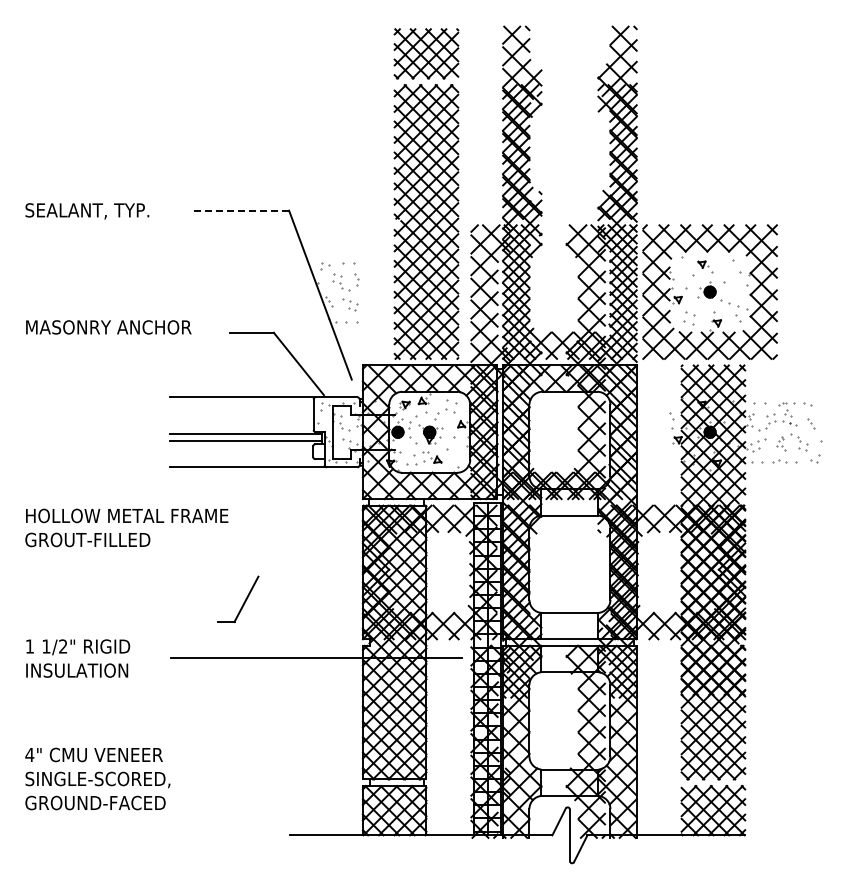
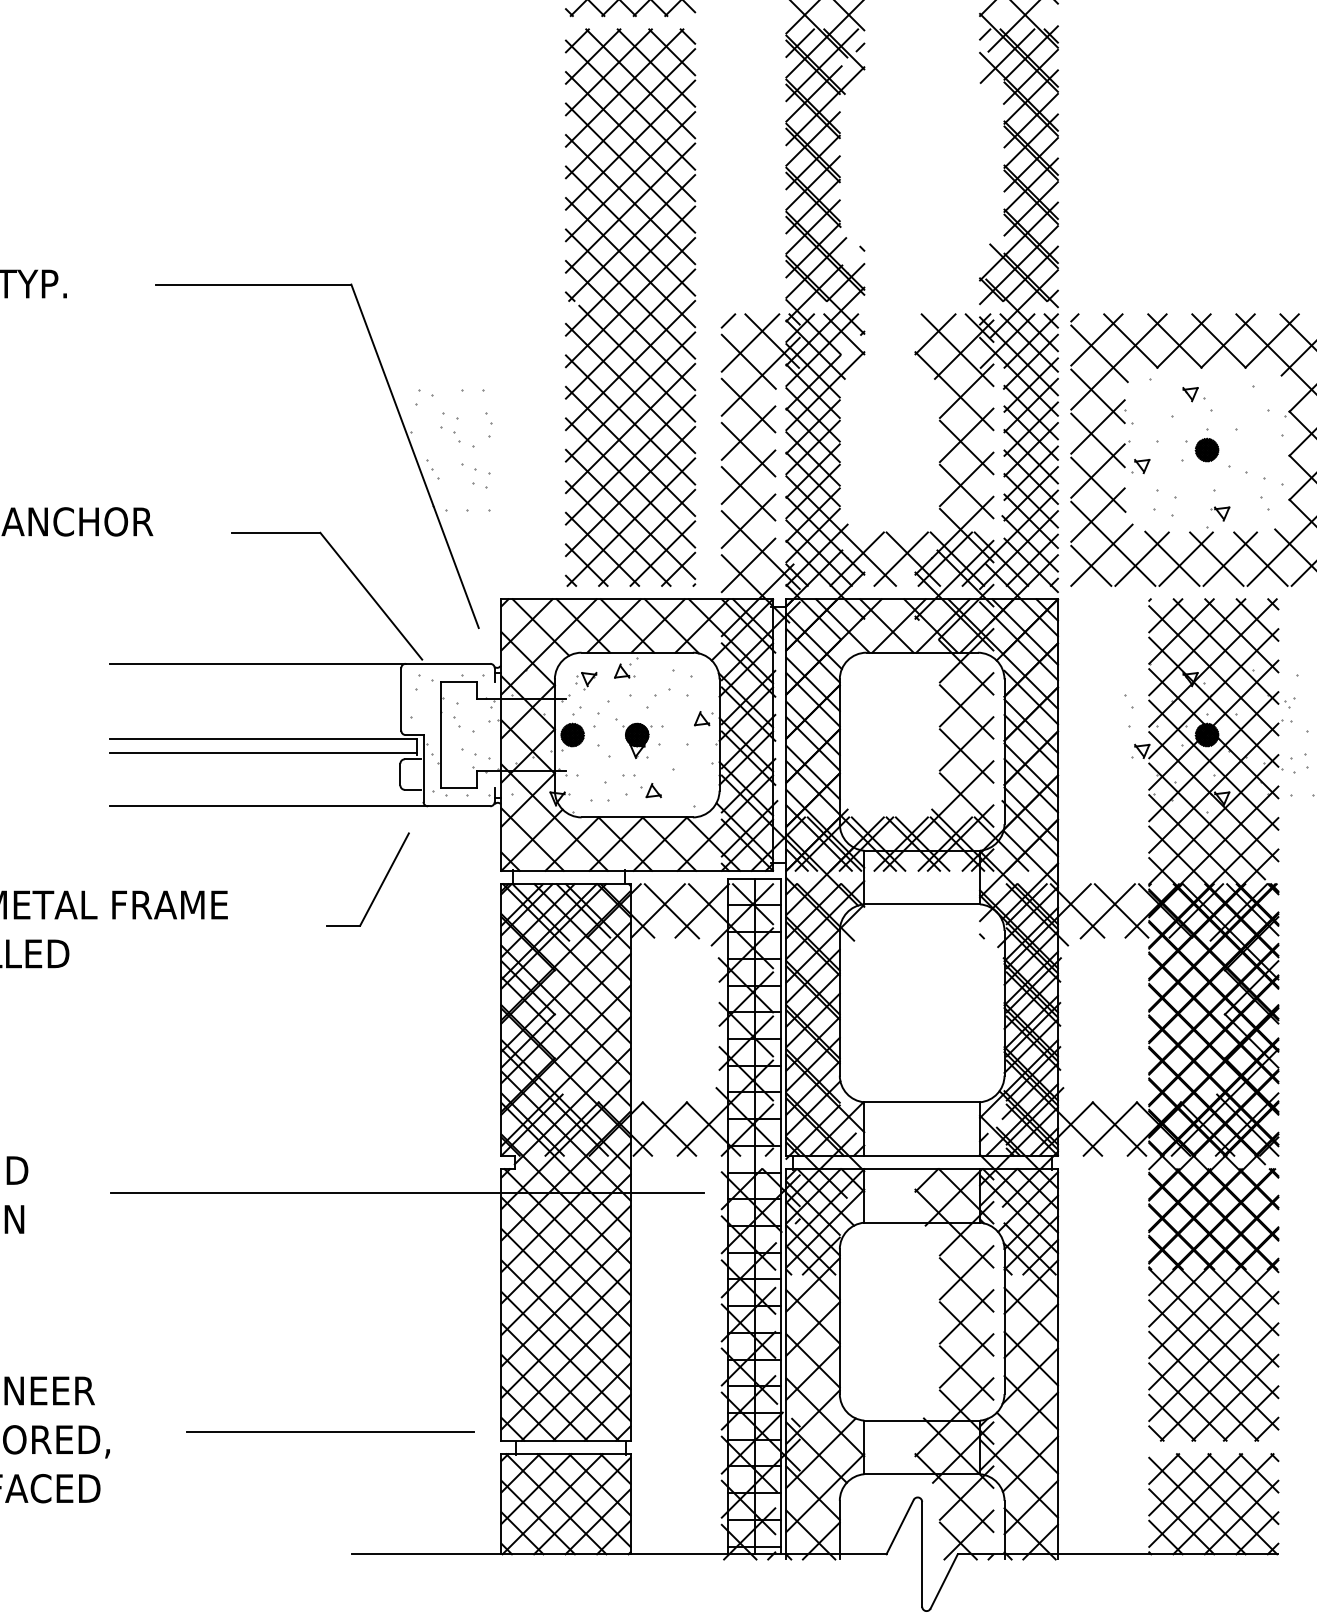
line: (240, 210) -> (252, 284), dashed -> solid
part: (244, 600) -> (380, 881), moved
line: (278, 775) -> (329, 1432), added

